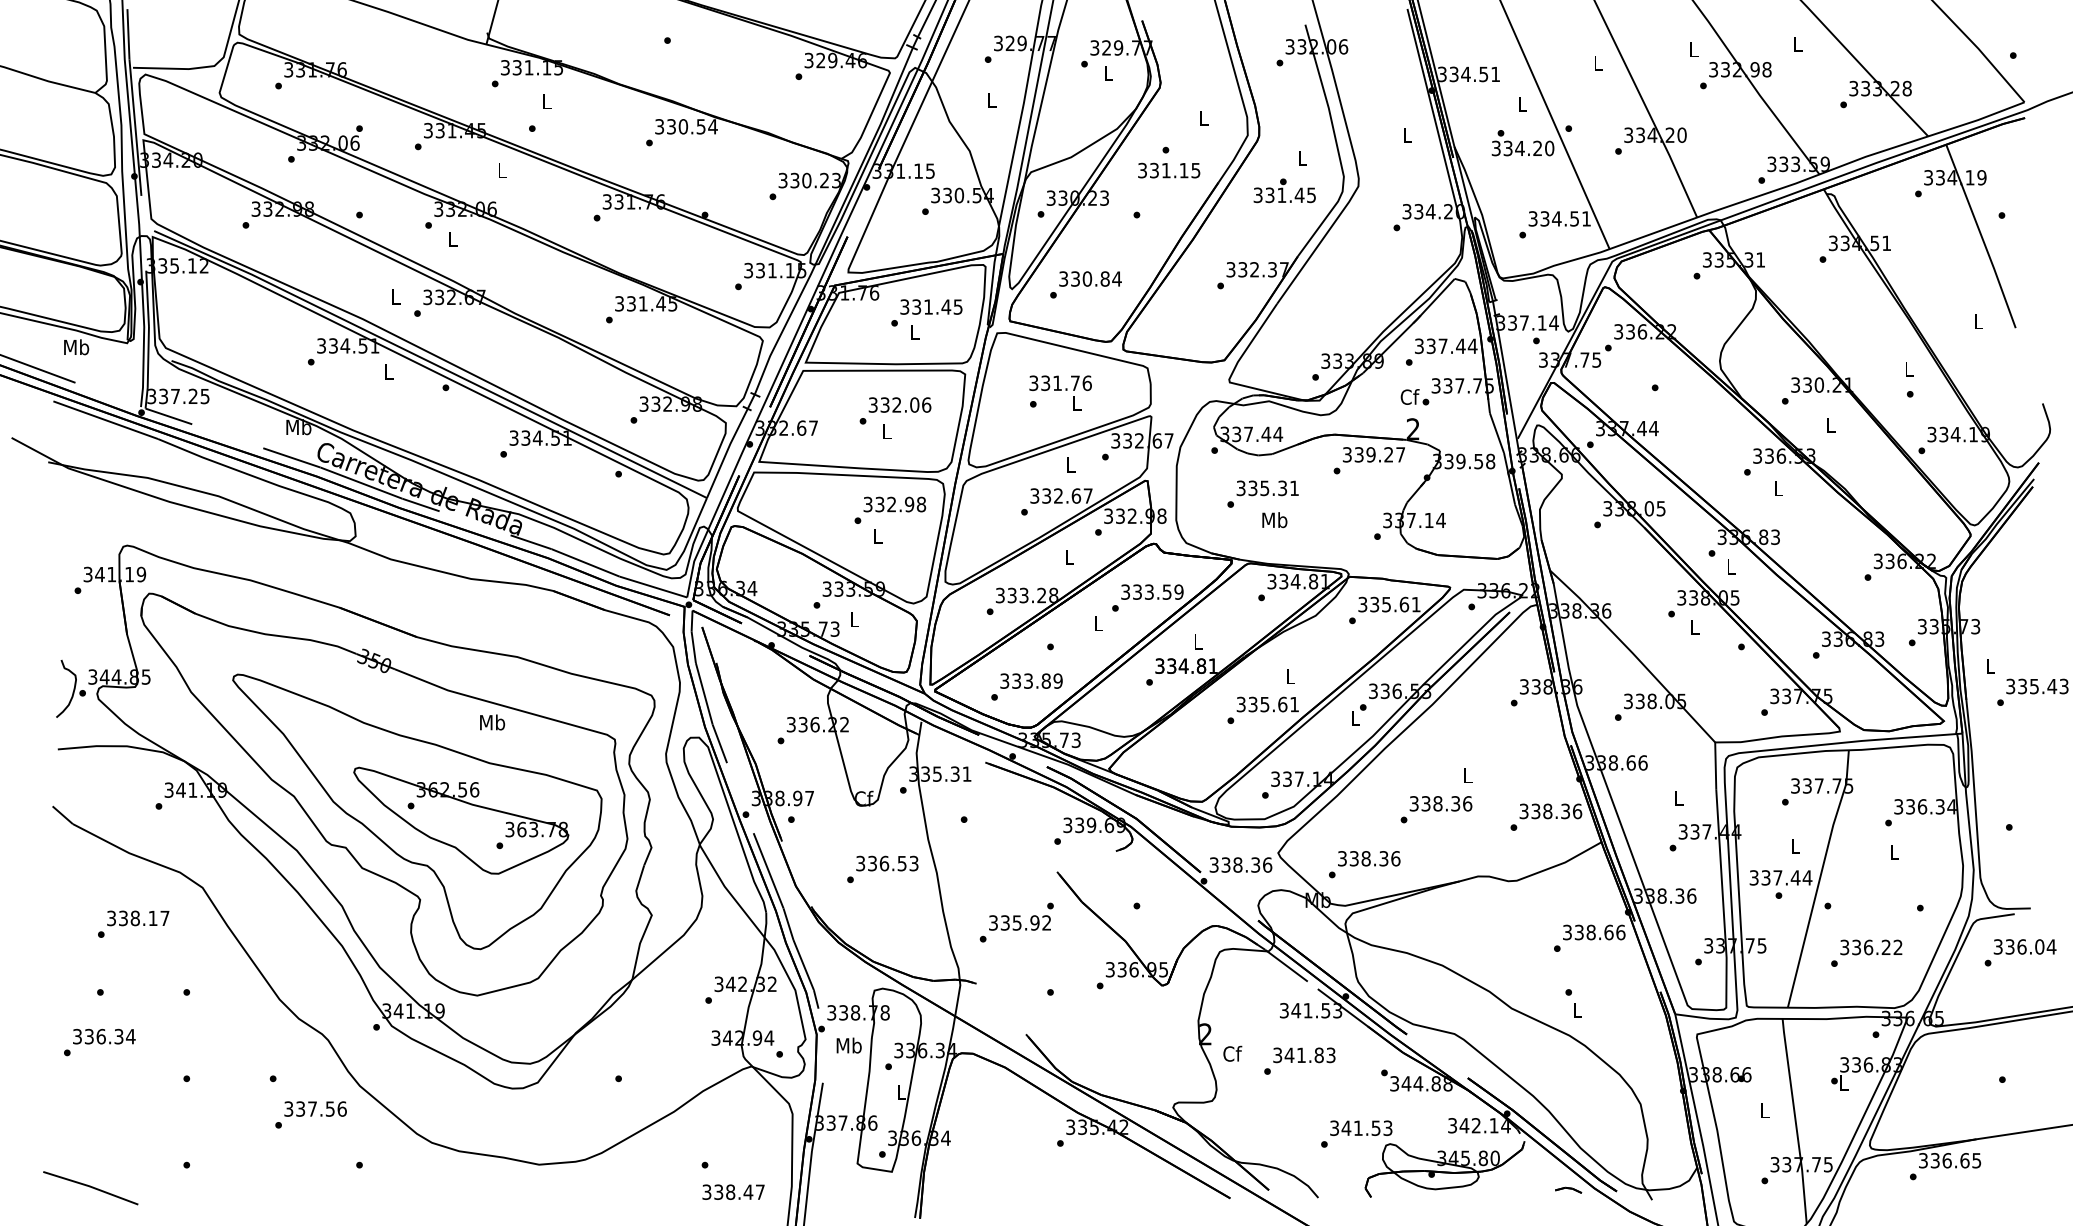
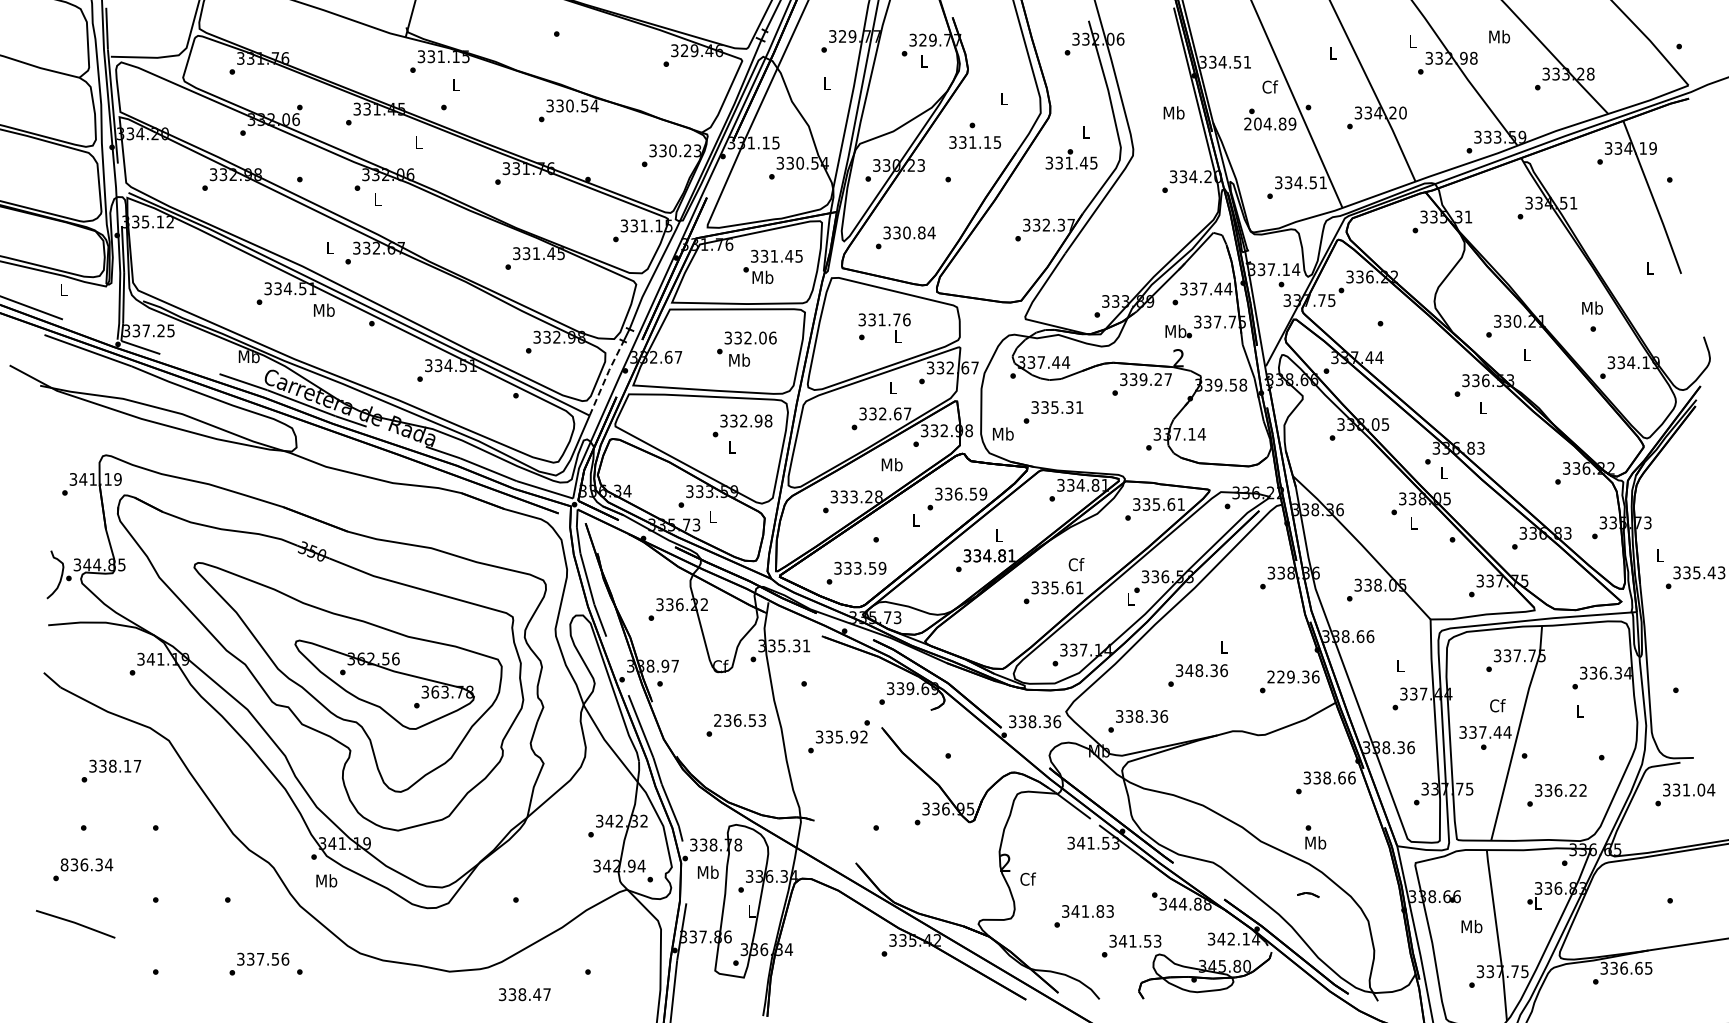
text: (1797, 43) -> (1499, 36), L -> Mb
text: (1523, 103) -> (1270, 86), L -> Cf
text: (1406, 134) -> (1173, 112), L -> Mb
text: (1523, 147) -> (1270, 123), 334.20 -> 204.89
text: (914, 331) -> (762, 276), L -> Mb
text: (76, 346) -> (63, 289), Mb -> L
text: (1909, 368) -> (1592, 307), L -> Mb
text: (389, 370) -> (324, 309), L -> Mb
text: (1409, 395) -> (1175, 330), Cf -> Mb
text: (886, 430) -> (739, 359), L -> Mb
line: (727, 452) -> (606, 377), solid -> dashed
text: (1275, 519) -> (1003, 433), moved
text: (1068, 556) -> (891, 464), L -> Mb
text: (1149, 591) -> (958, 493), 333.59 -> 336.59
text: (1290, 676) -> (1076, 564), L -> Cf
text: (1046, 680) -> (872, 567), 333.89 -> 333.59
text: (492, 722) -> (326, 880), moved
text: (1426, 803) -> (1189, 670), 338.36 -> 348.36
text: (1535, 810) -> (1280, 676), 338.36 -> 229.36
text: (1795, 845) -> (1497, 705), L -> Cf
text: (860, 863) -> (717, 720), 336.53 -> 236.53
text: (1016, 922) -> (838, 736), moved
text: (2021, 946) -> (1686, 789), 336.04 -> 331.04
text: (1577, 1009) -> (1315, 842), L -> Mb
text: (77, 1036) -> (64, 864), 336.34 -> 836.34
text: (1299, 1061) -> (1083, 916), moved
text: (1764, 1110) -> (1471, 926), L -> Mb
text: (311, 1114) -> (259, 963), moved
line: (90, 1187) -> (75, 923), moved
part: (1568, 1189) -> (1308, 894), moved
text: (733, 1192) -> (524, 994), moved

